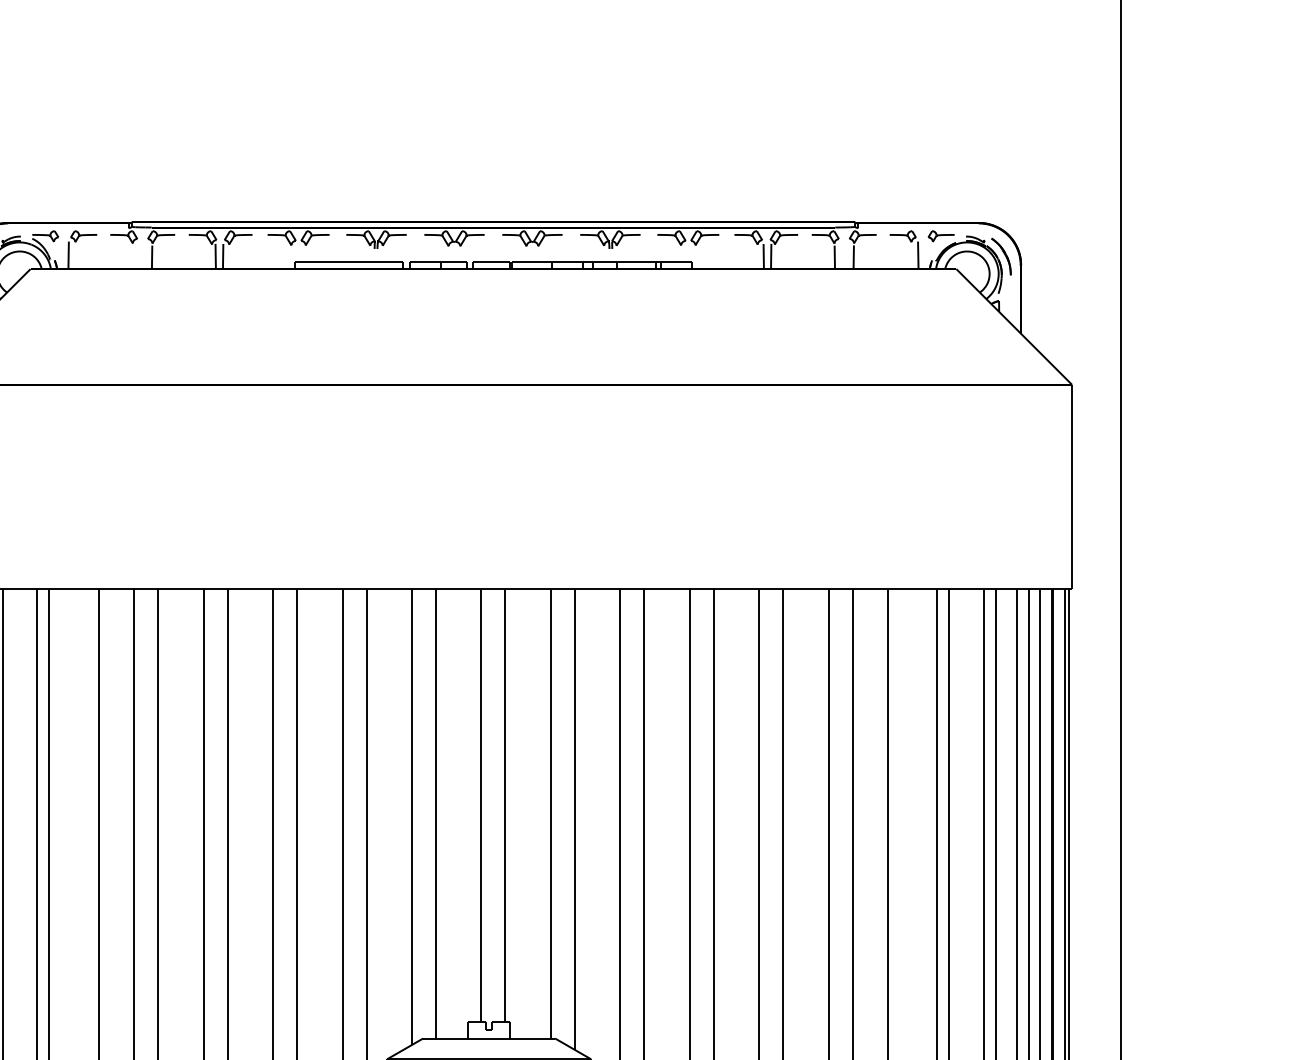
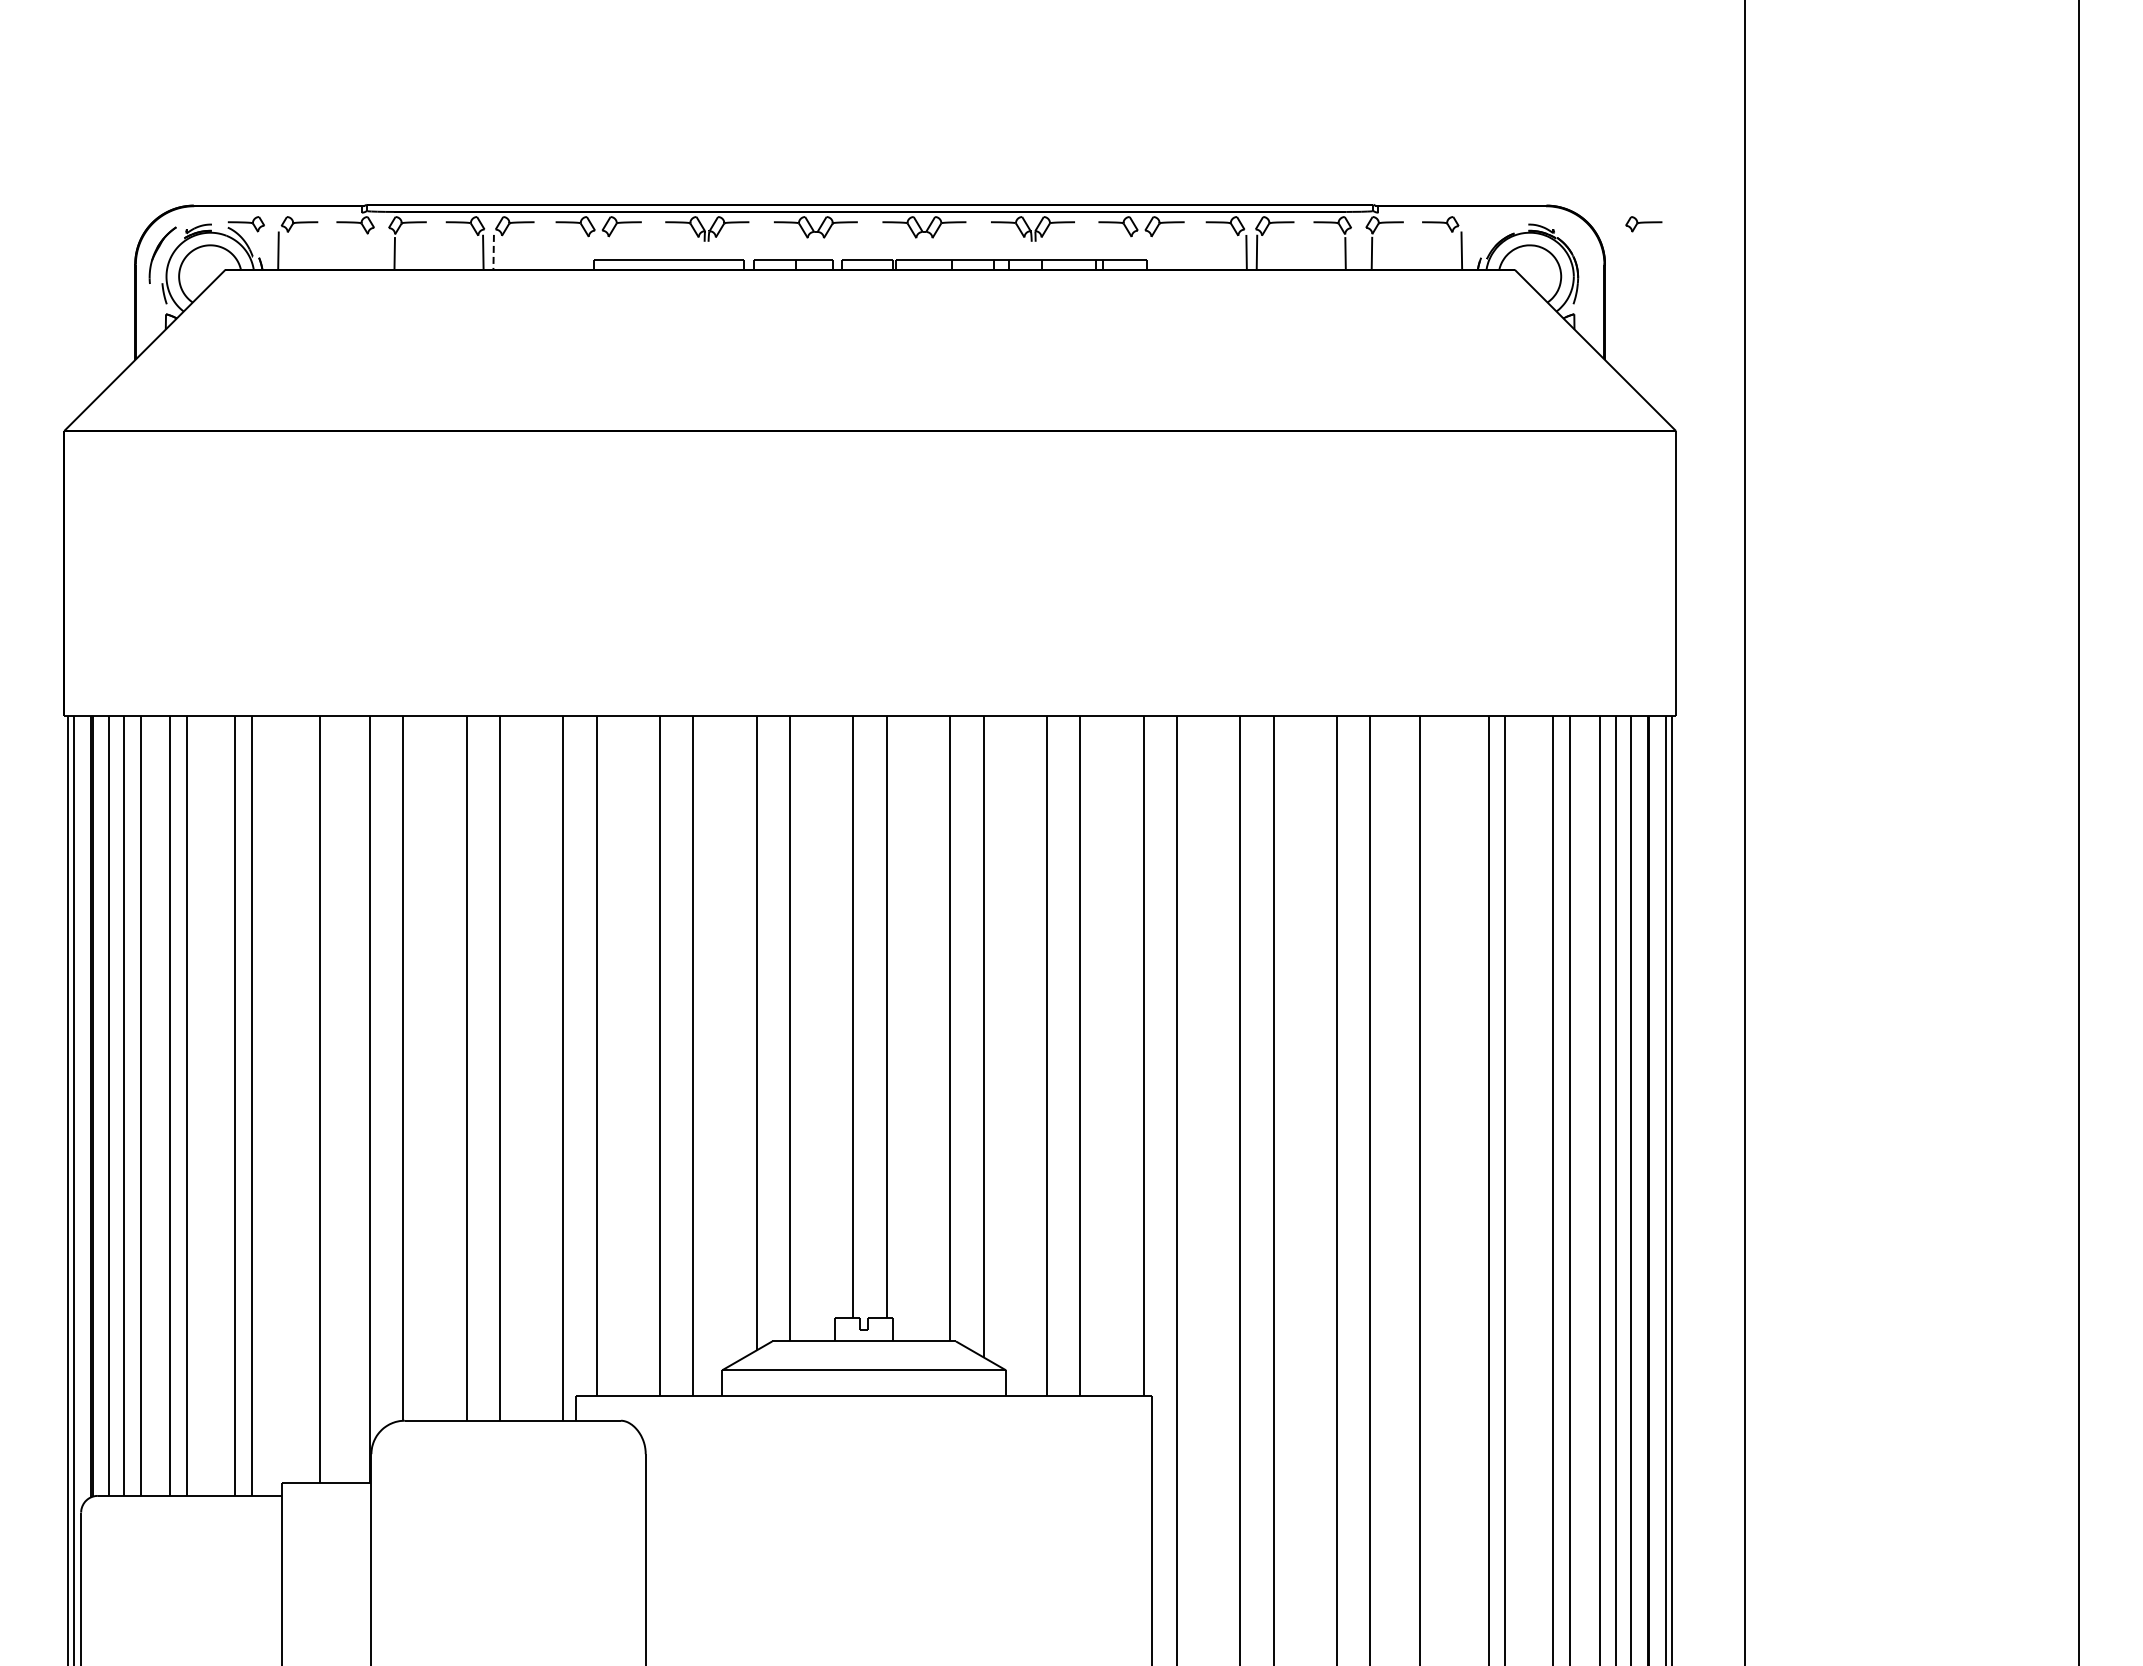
part: (941, 236) -> (1643, 224), moved
line: (223, 256) -> (493, 252), solid -> dashed
part: (1001, 256) -> (1577, 252), removed

